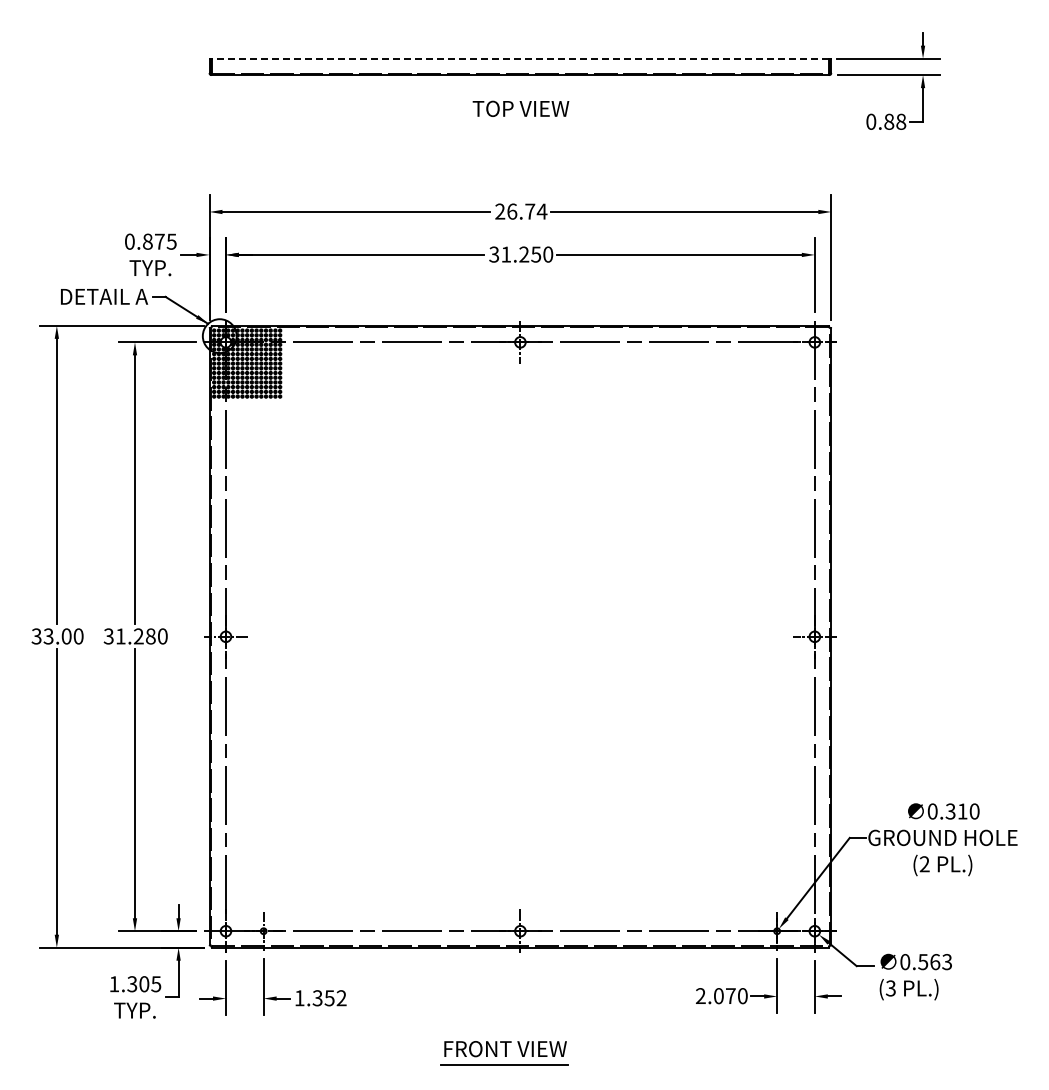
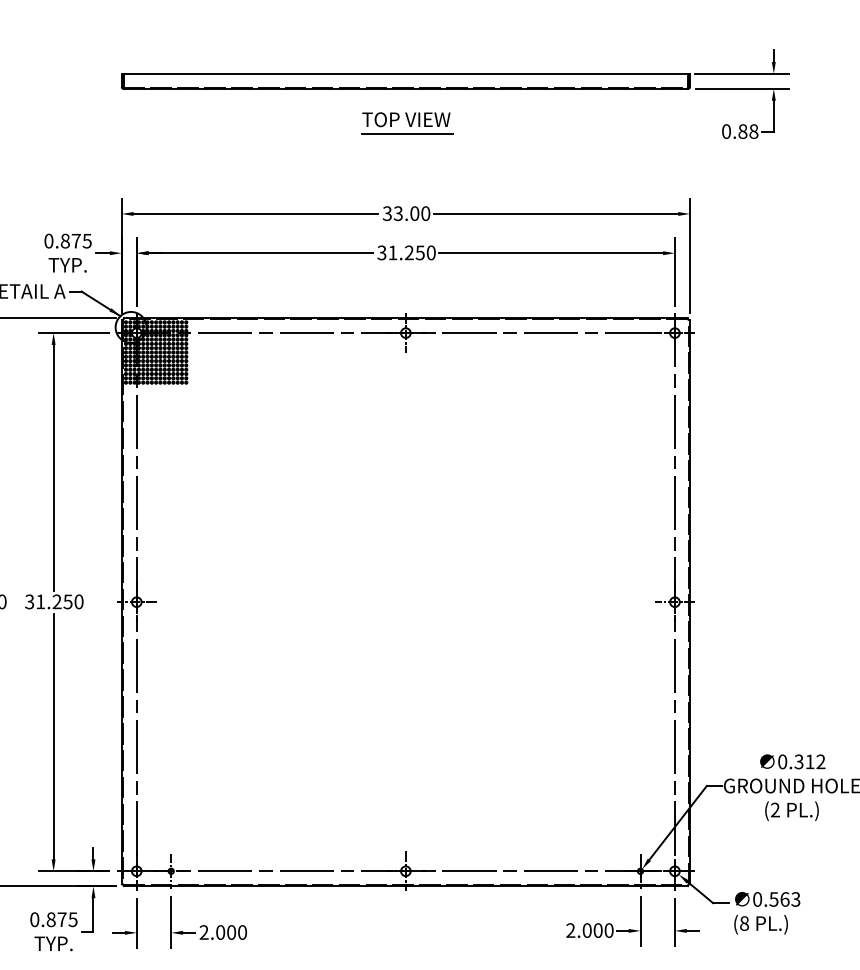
line: (520, 58) -> (405, 73), dashed -> solid
line: (521, 124) -> (406, 134), added
text: (521, 211) -> (406, 213), 26.74 -> 33.00
text: (150, 636) -> (67, 601), 31.280 -> 31.250
text: (974, 811) -> (820, 761), 0.310 -> 0.312
text: (129, 984) -> (48, 919), 1.305 -> 0.875
text: (890, 988) -> (744, 923), (3 -> (8
text: (730, 996) -> (597, 930), 2.070 -> 2.000
text: (320, 998) -> (223, 932), 1.352 -> 2.000

